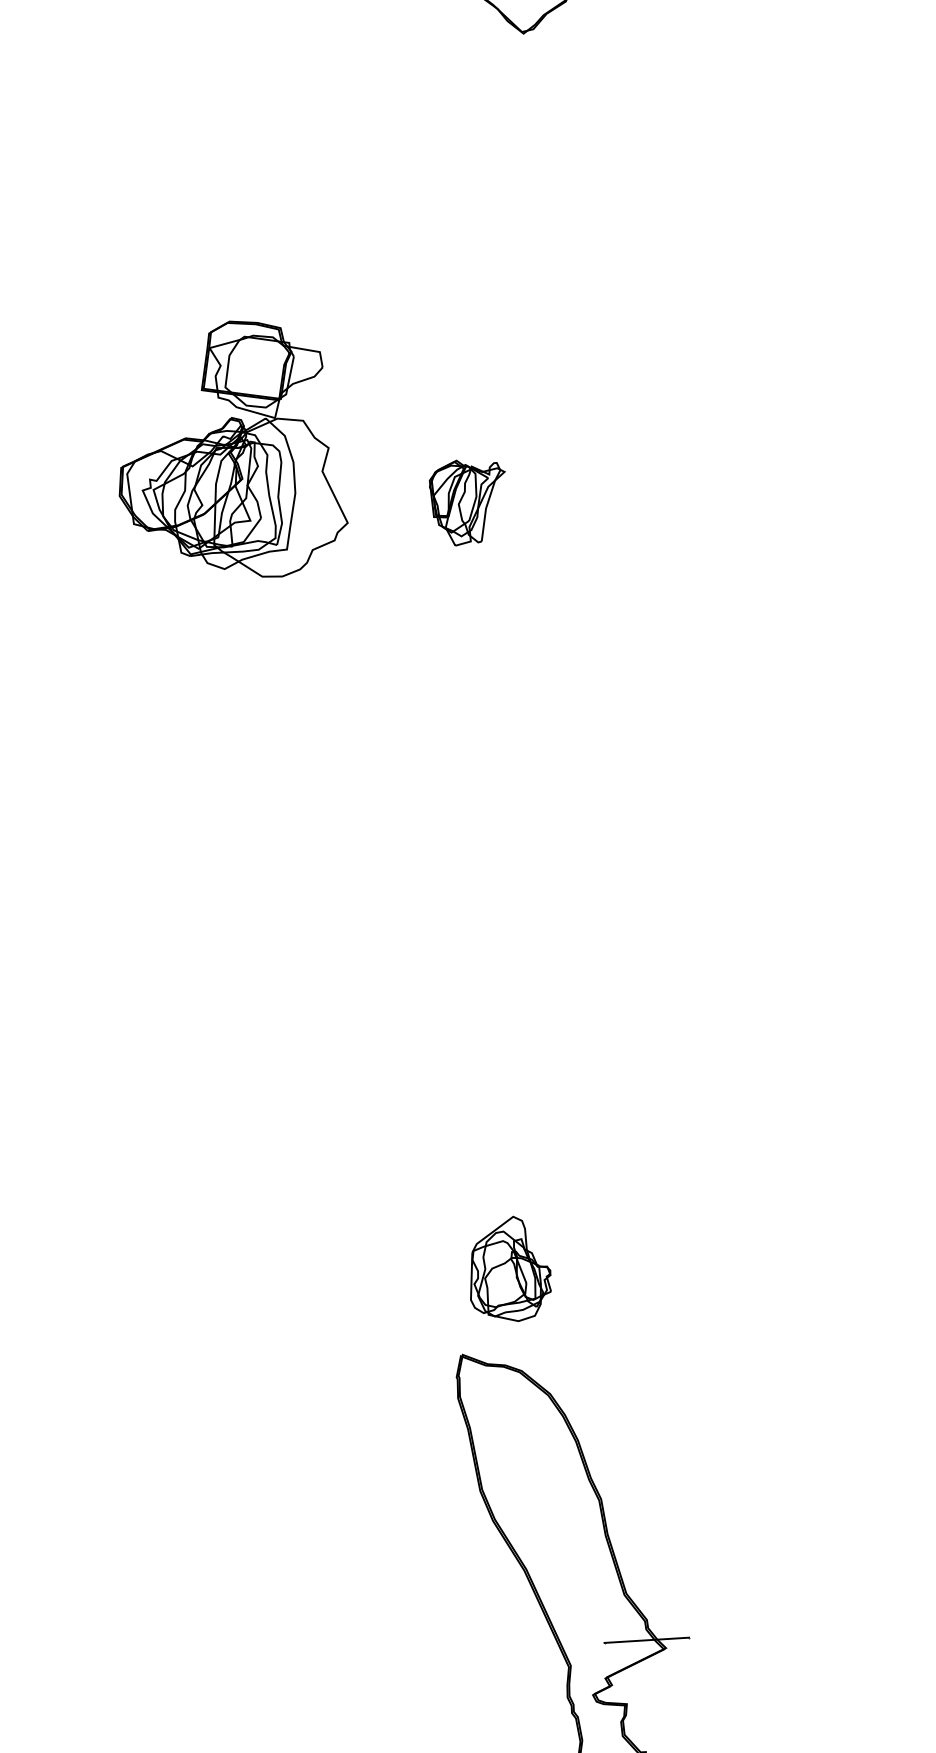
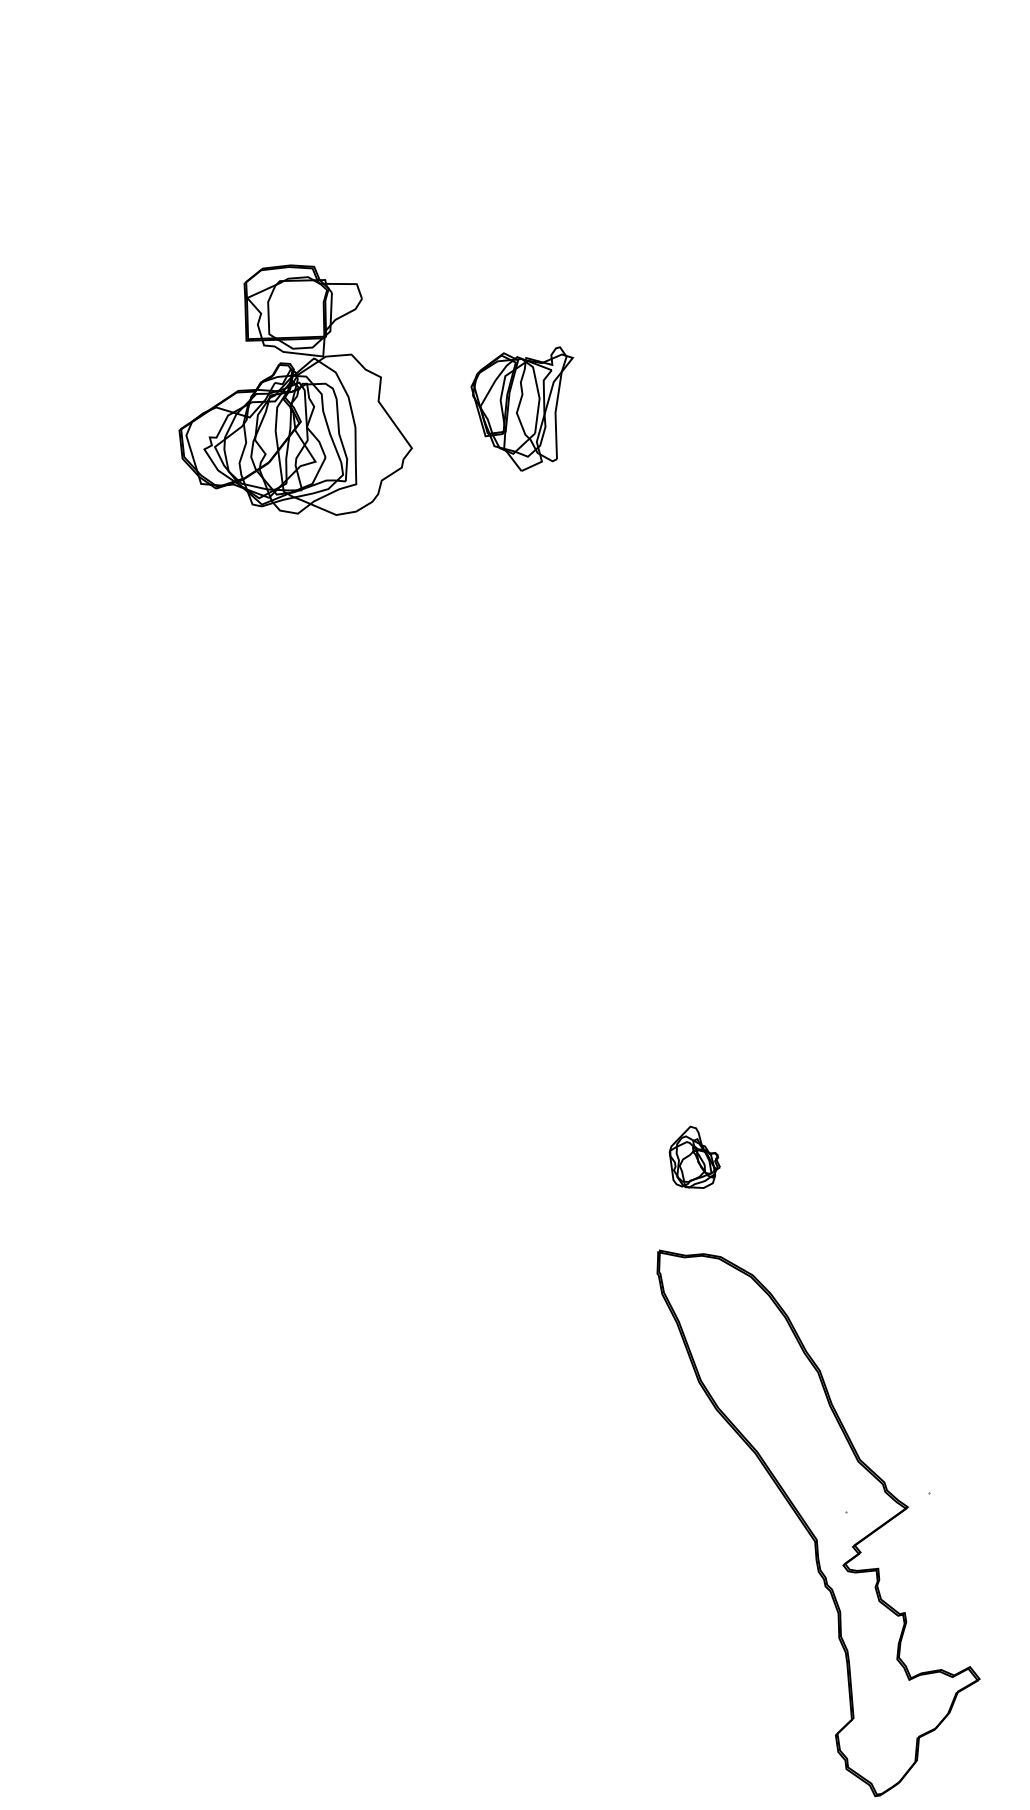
part: (463, 501) -> (522, 408), size x1.4
part: (511, 1268) -> (694, 1157), size x0.6
line: (646, 1640) -> (887, 1502), removed

